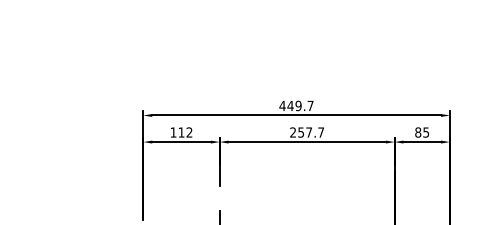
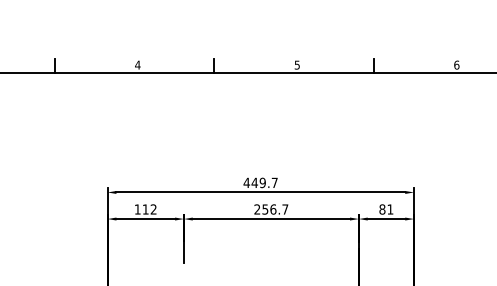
text: (309, 132) -> (273, 209), 257.7 -> 256.7
text: (426, 132) -> (390, 209), 85 -> 81

